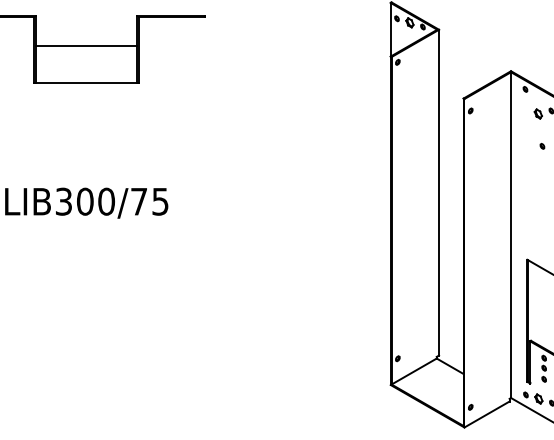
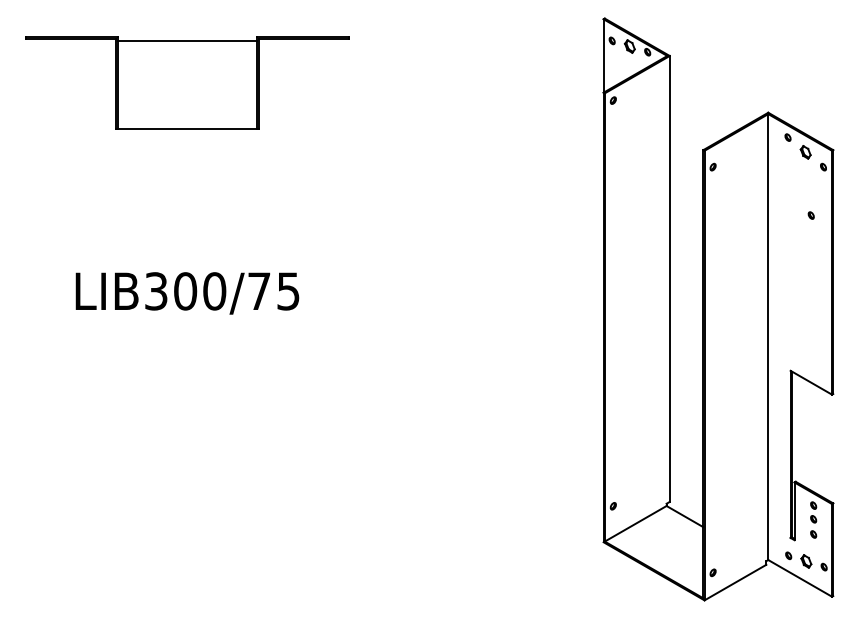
line: (85, 46) -> (186, 41), moved
part: (538, 114) -> (805, 152), moved

